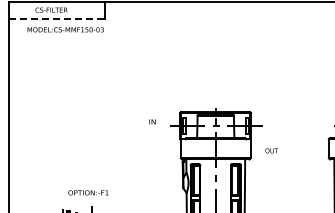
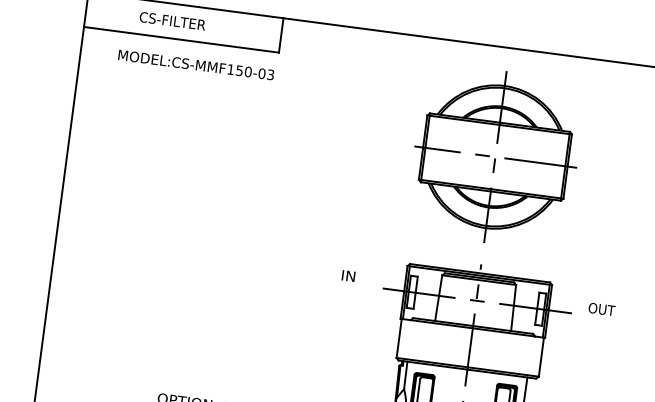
line: (56, 18) -> (180, 39), dashed -> solid
part: (215, 54) -> (495, 155), added
text: (271, 150) -> (601, 308), moved

